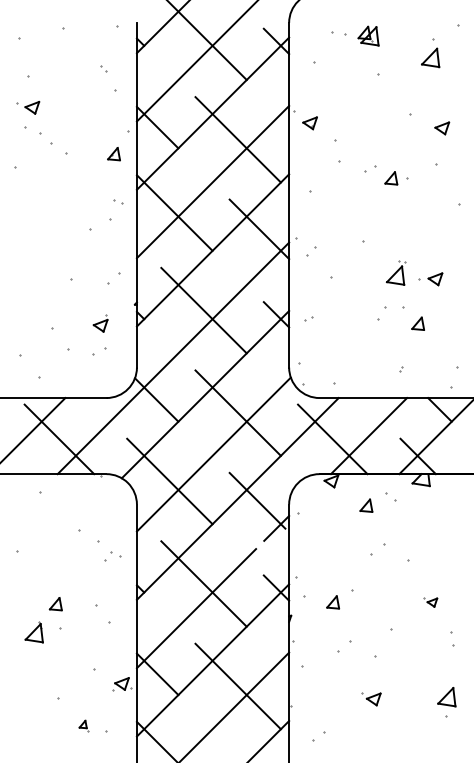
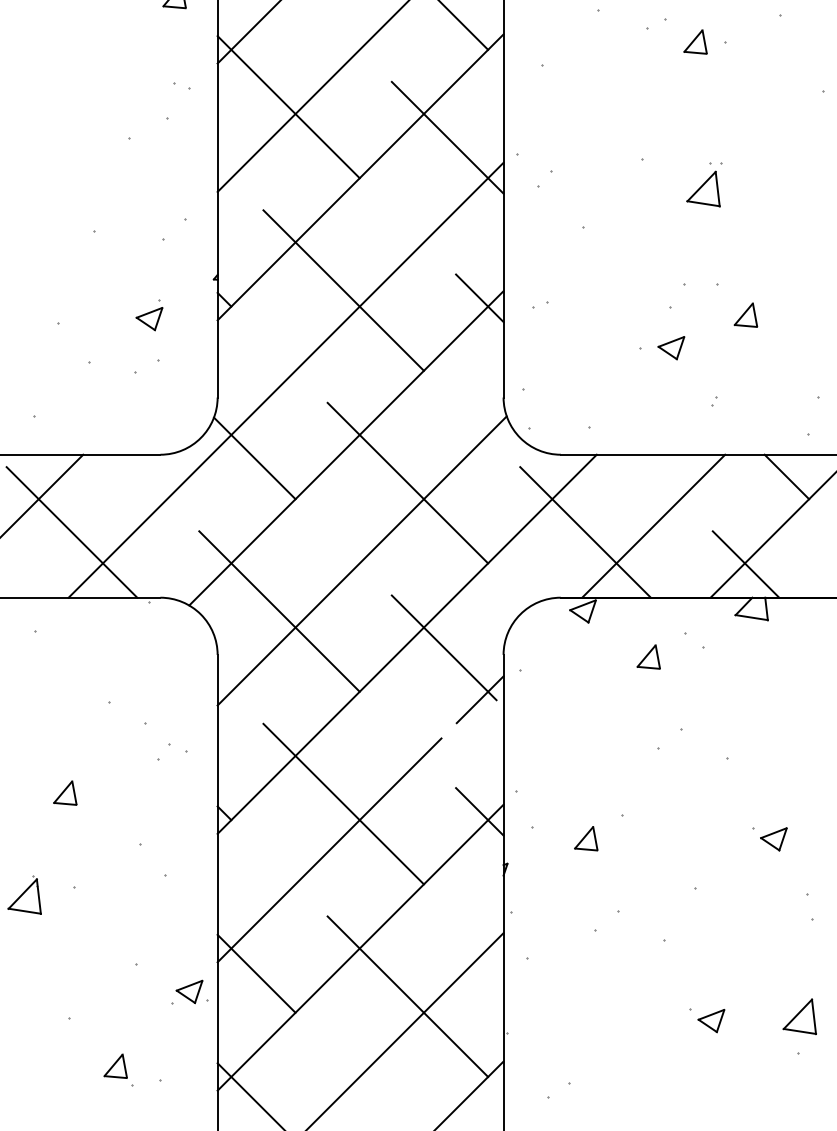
part: (395, 272) -> (703, 183), moved
part: (430, 279) -> (662, 348), moved
part: (430, 602) -> (769, 838), size x1.43
part: (55, 604) -> (64, 793), moved
part: (371, 699) -> (707, 1021), moved
part: (83, 725) -> (117, 1069), size x1.67

